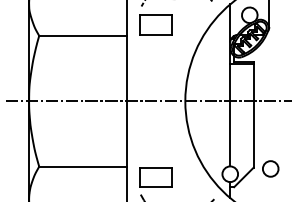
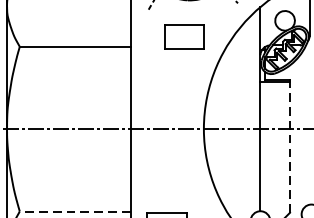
part: (155, 24) -> (183, 36), moved
line: (253, 115) -> (289, 147), solid -> dashed
line: (82, 166) -> (74, 211), solid -> dashed

